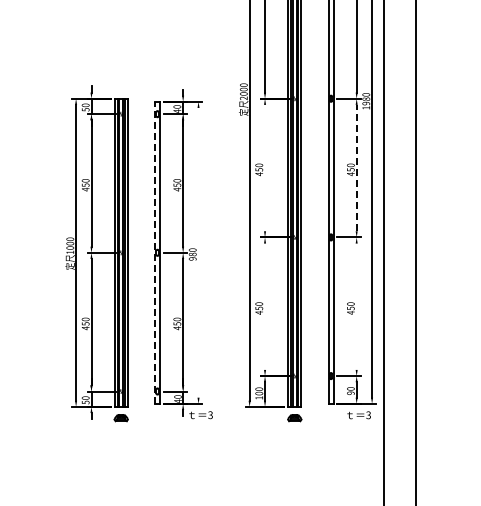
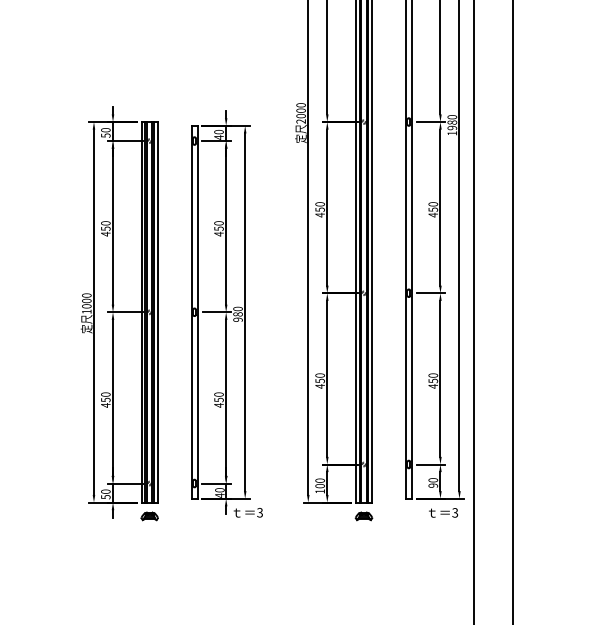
line: (265, 167) -> (327, 206), added
line: (356, 167) -> (440, 206), dashed -> solid
line: (155, 252) -> (192, 311), dashed -> solid
line: (198, 252) -> (245, 311), added
line: (265, 306) -> (327, 378), added
line: (356, 306) -> (440, 378), added

